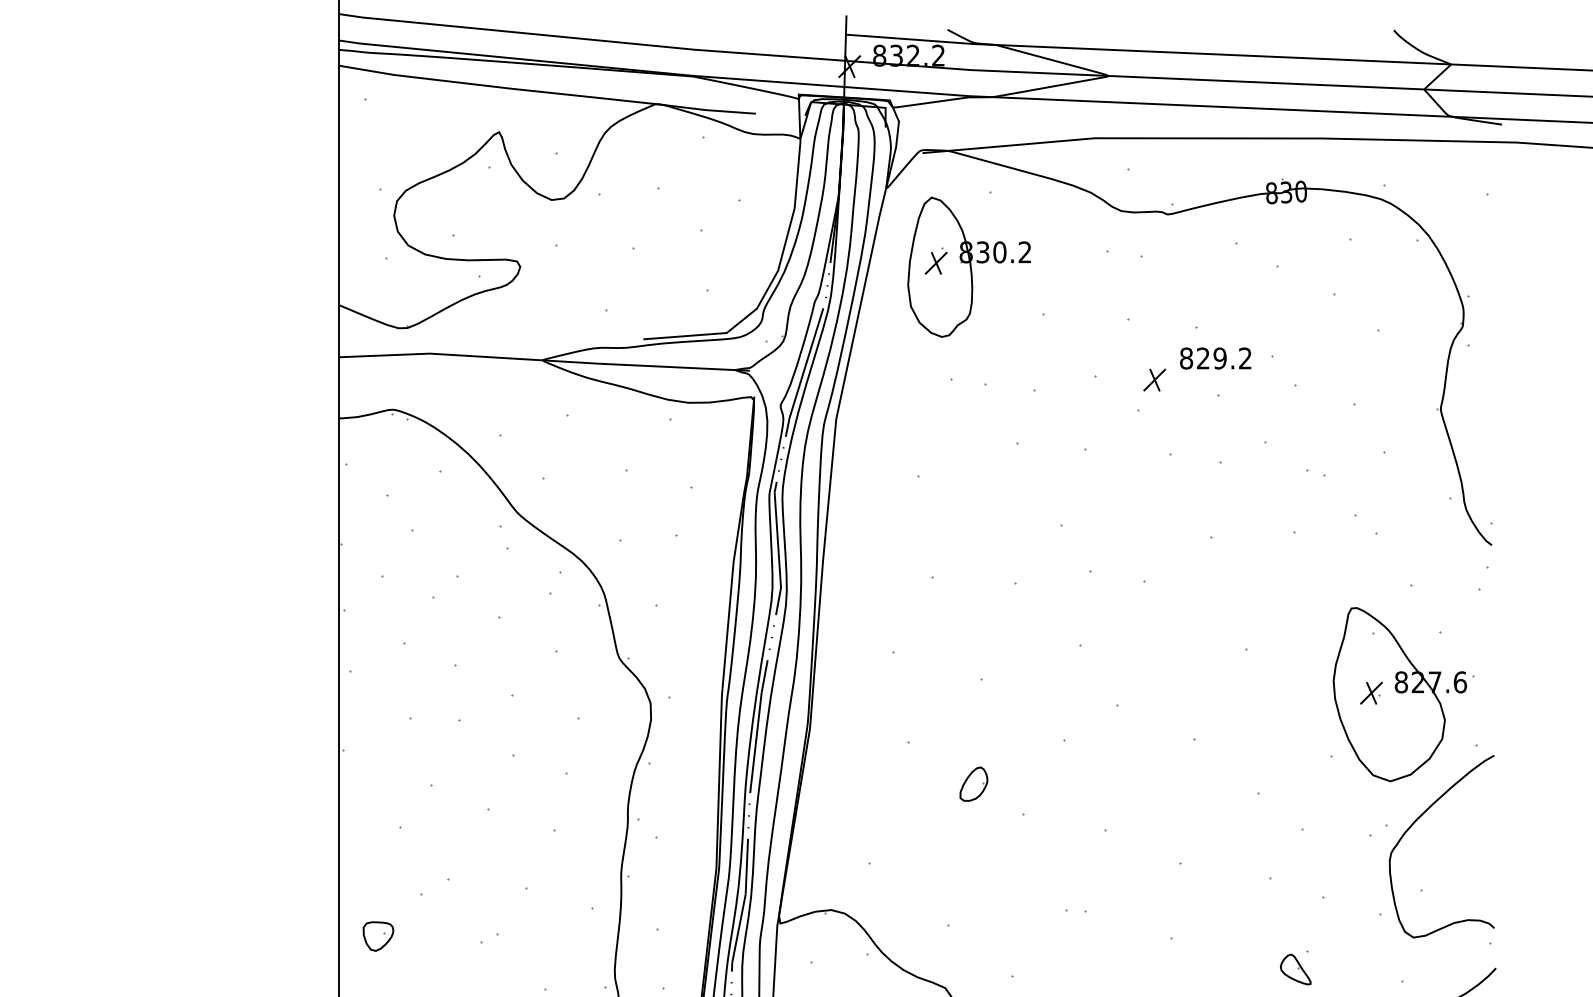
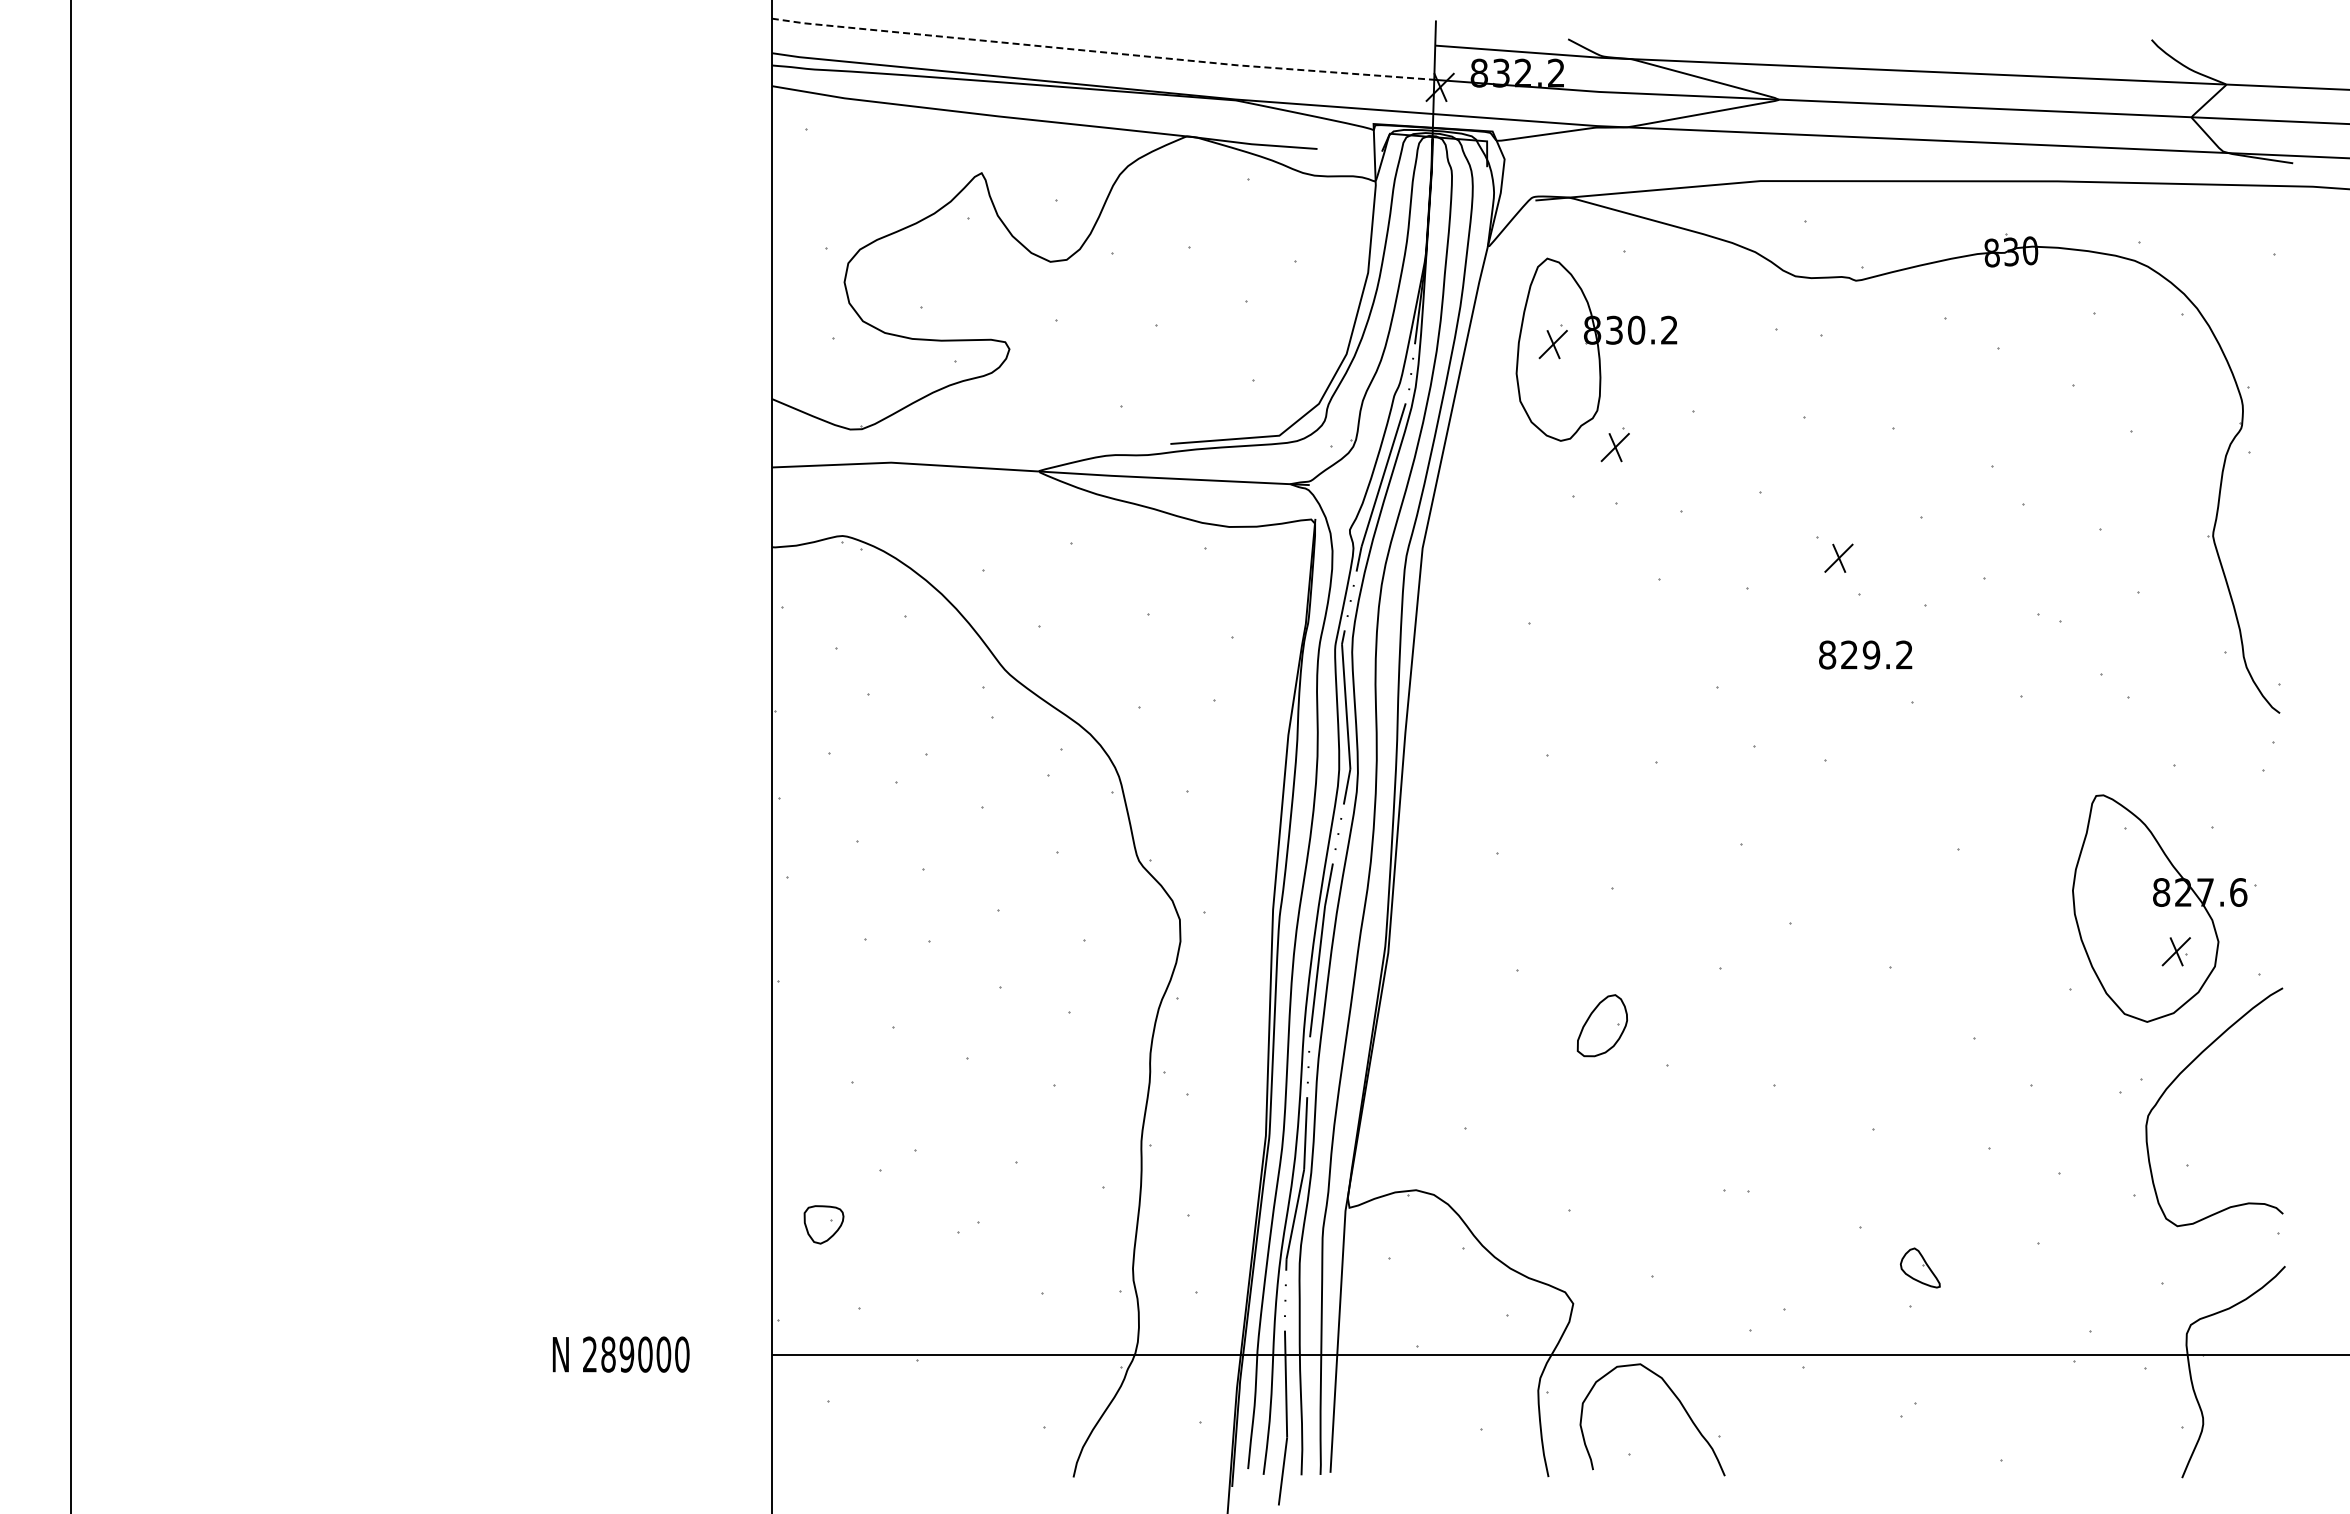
line: (591, 39) -> (1102, 52), solid -> dashed
part: (983, 339) -> (1614, 444), added
text: (1215, 358) -> (1865, 654), moved
part: (1154, 379) -> (1838, 557), moved
part: (1370, 693) -> (2175, 951), moved
part: (973, 784) -> (1602, 1025), size x1.4
part: (1295, 969) -> (1920, 1267), moved

